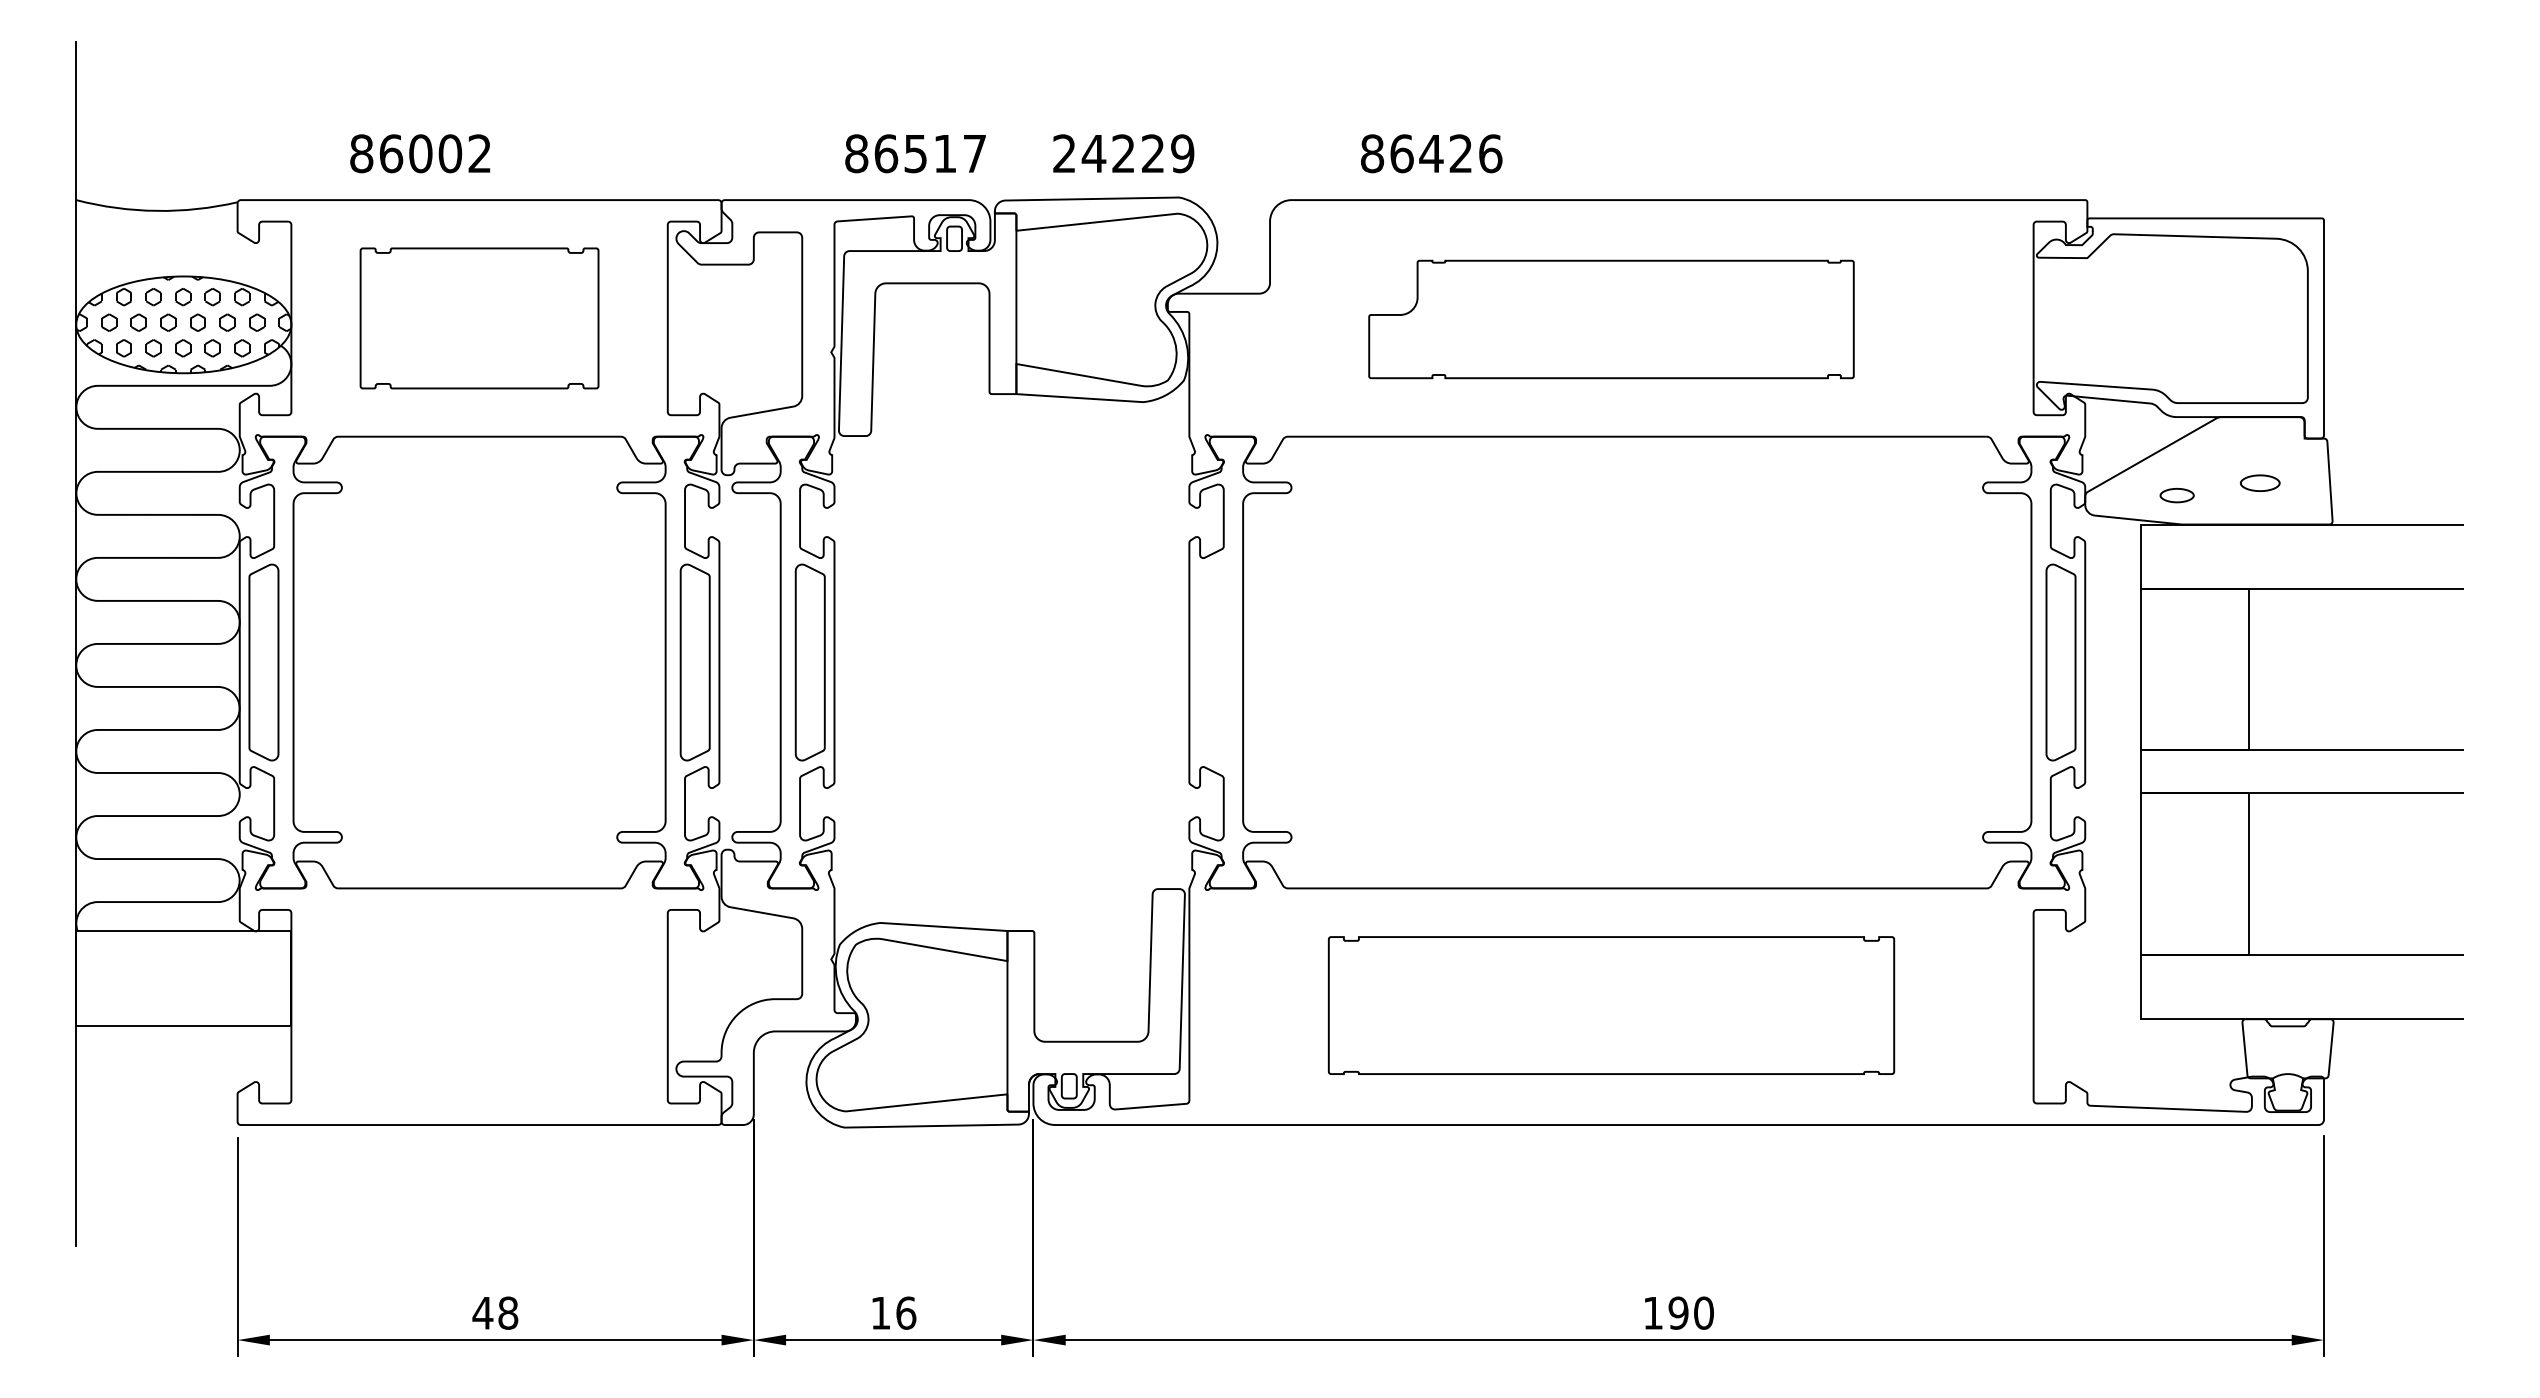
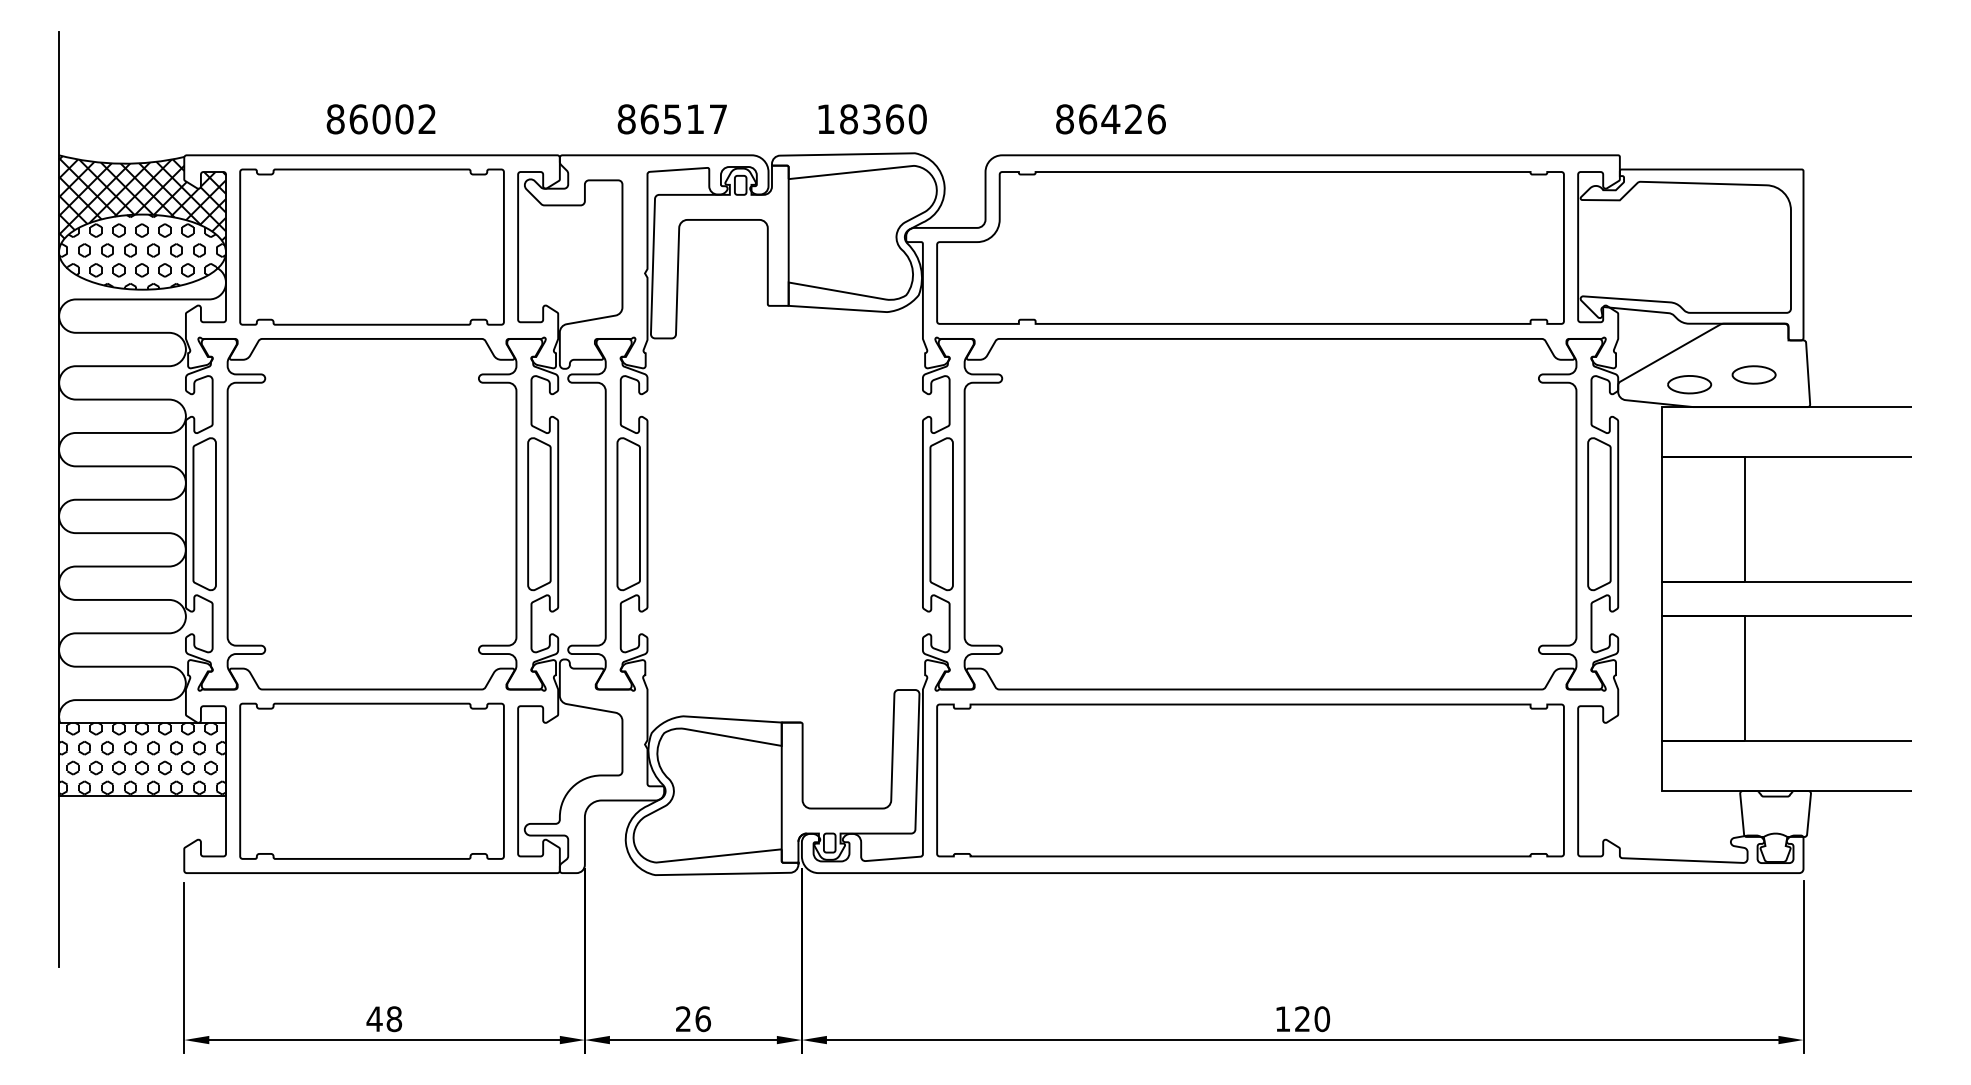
text: (420, 153) -> (381, 119), moved
text: (915, 153) -> (672, 119), moved
text: (1123, 153) -> (871, 119), 24229 -> 18360
hatch: (183, 262) -> (142, 203), added
part: (479, 318) -> (371, 247), size x1.43
part: (1611, 319) -> (1250, 247), size x1.67
part: (2259, 483) -> (1753, 375), size x1.43
part: (2176, 495) -> (1689, 384), size x1.67
curve: (1199, 662) -> (930, 514), added
hatch: (183, 977) -> (142, 758), added
part: (1611, 1005) -> (1250, 780), size x1.43
part: (479, 1006) -> (371, 781), added
text: (880, 1312) -> (683, 1018), 16 -> 26
text: (1678, 1312) -> (1302, 1018), 190 -> 120

